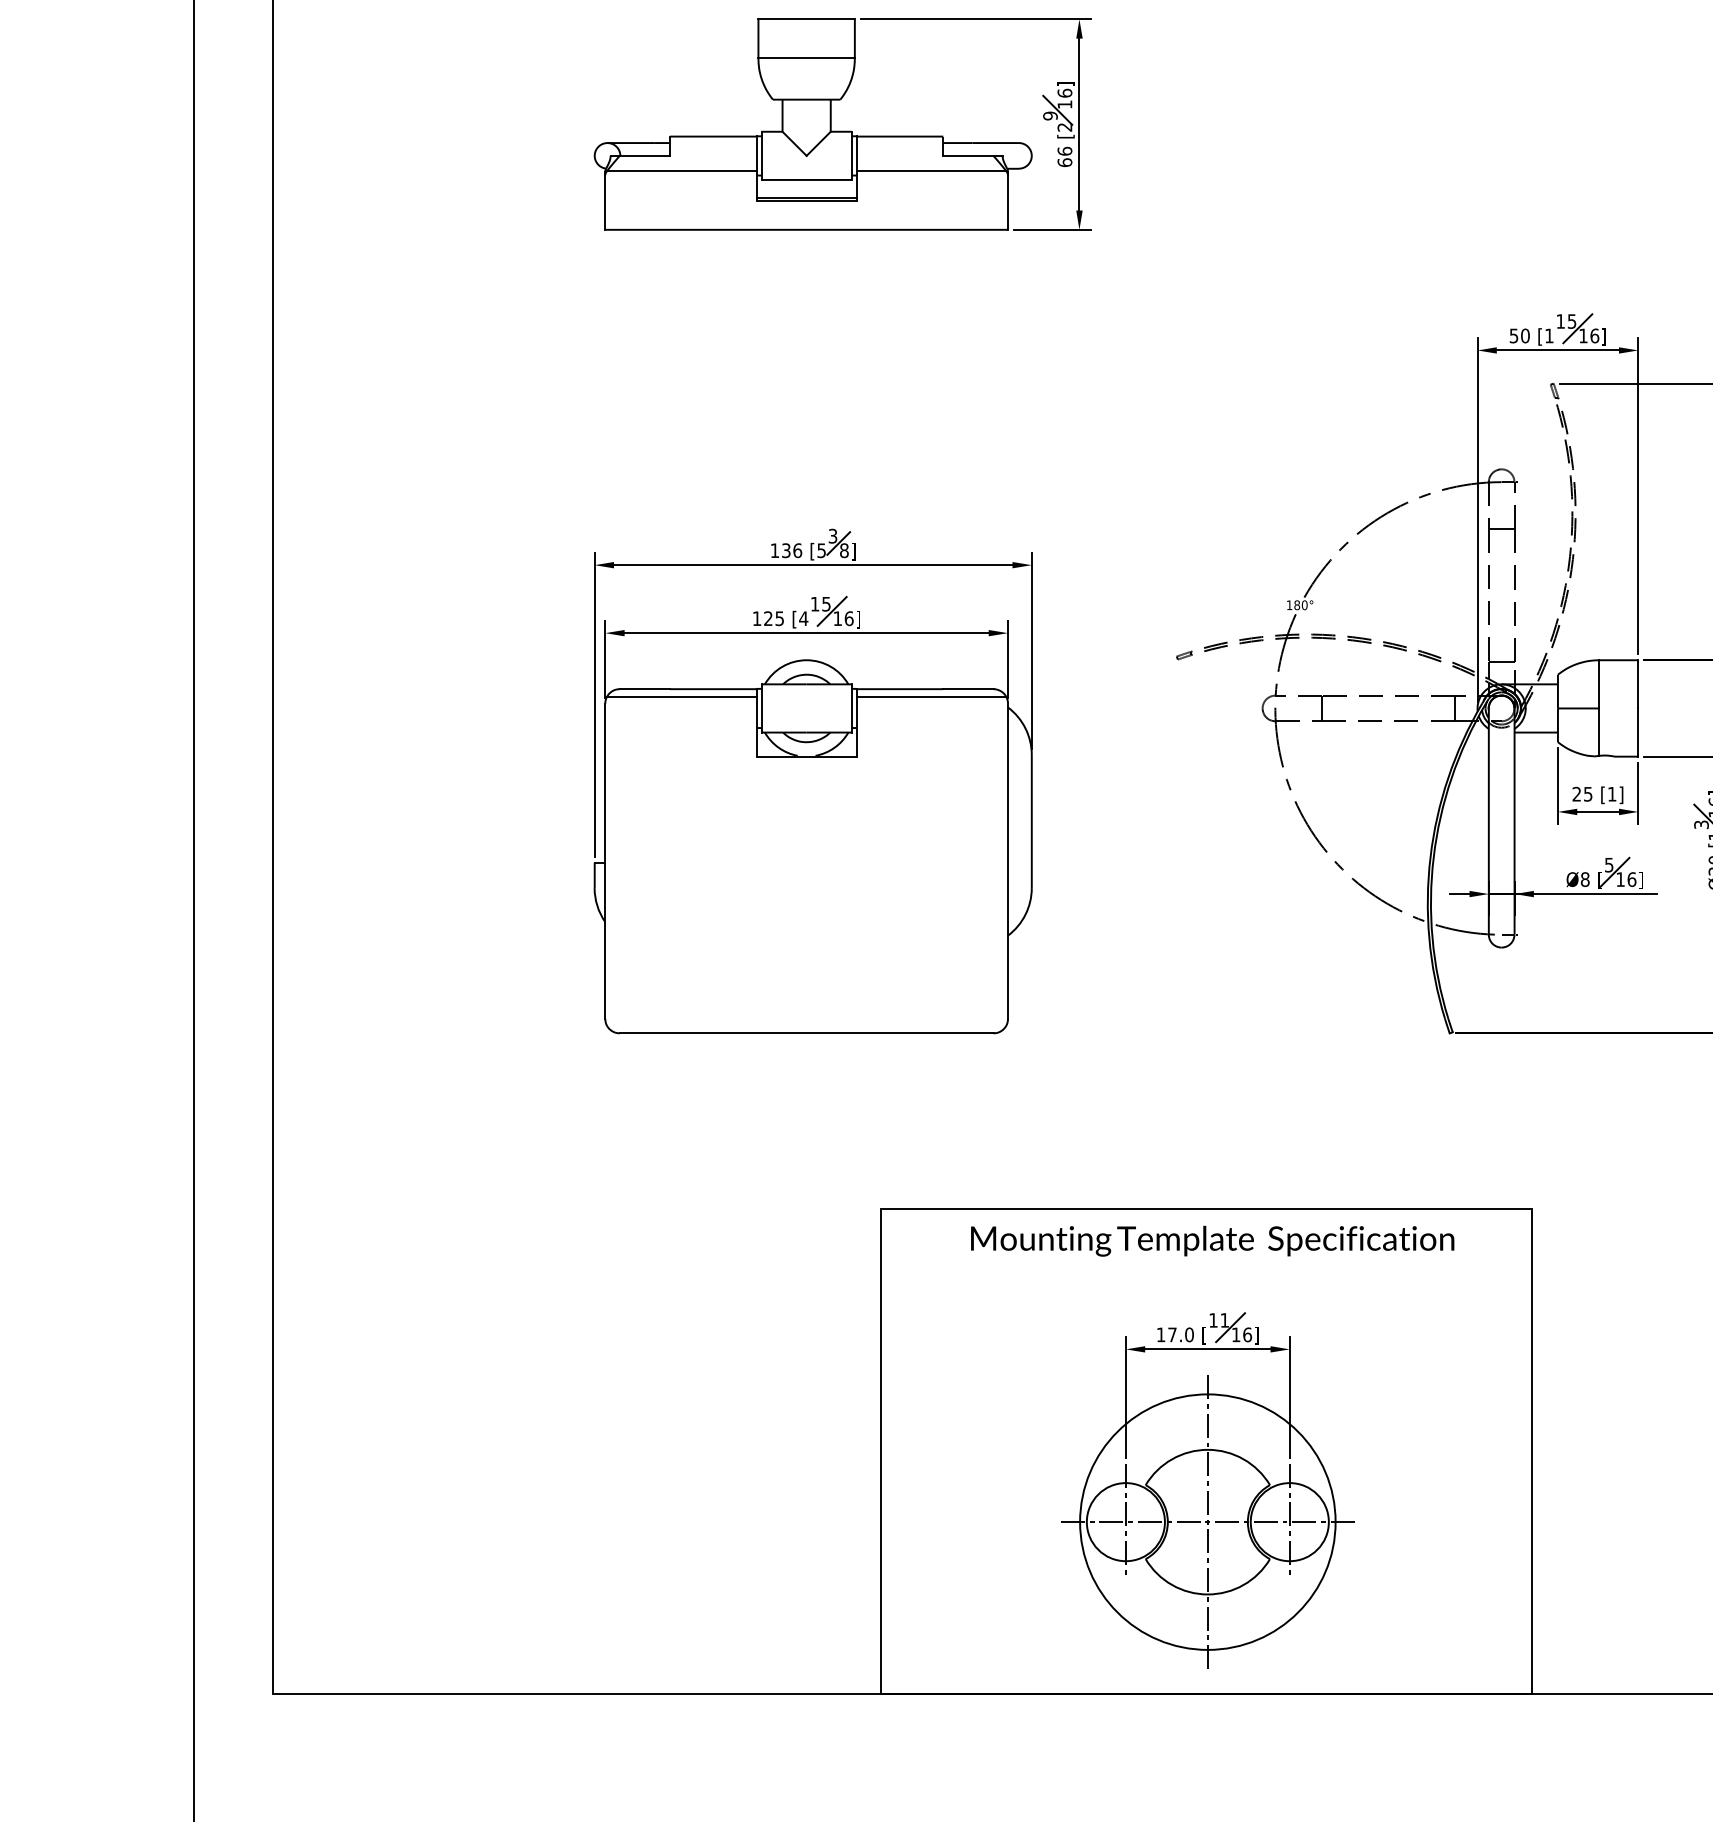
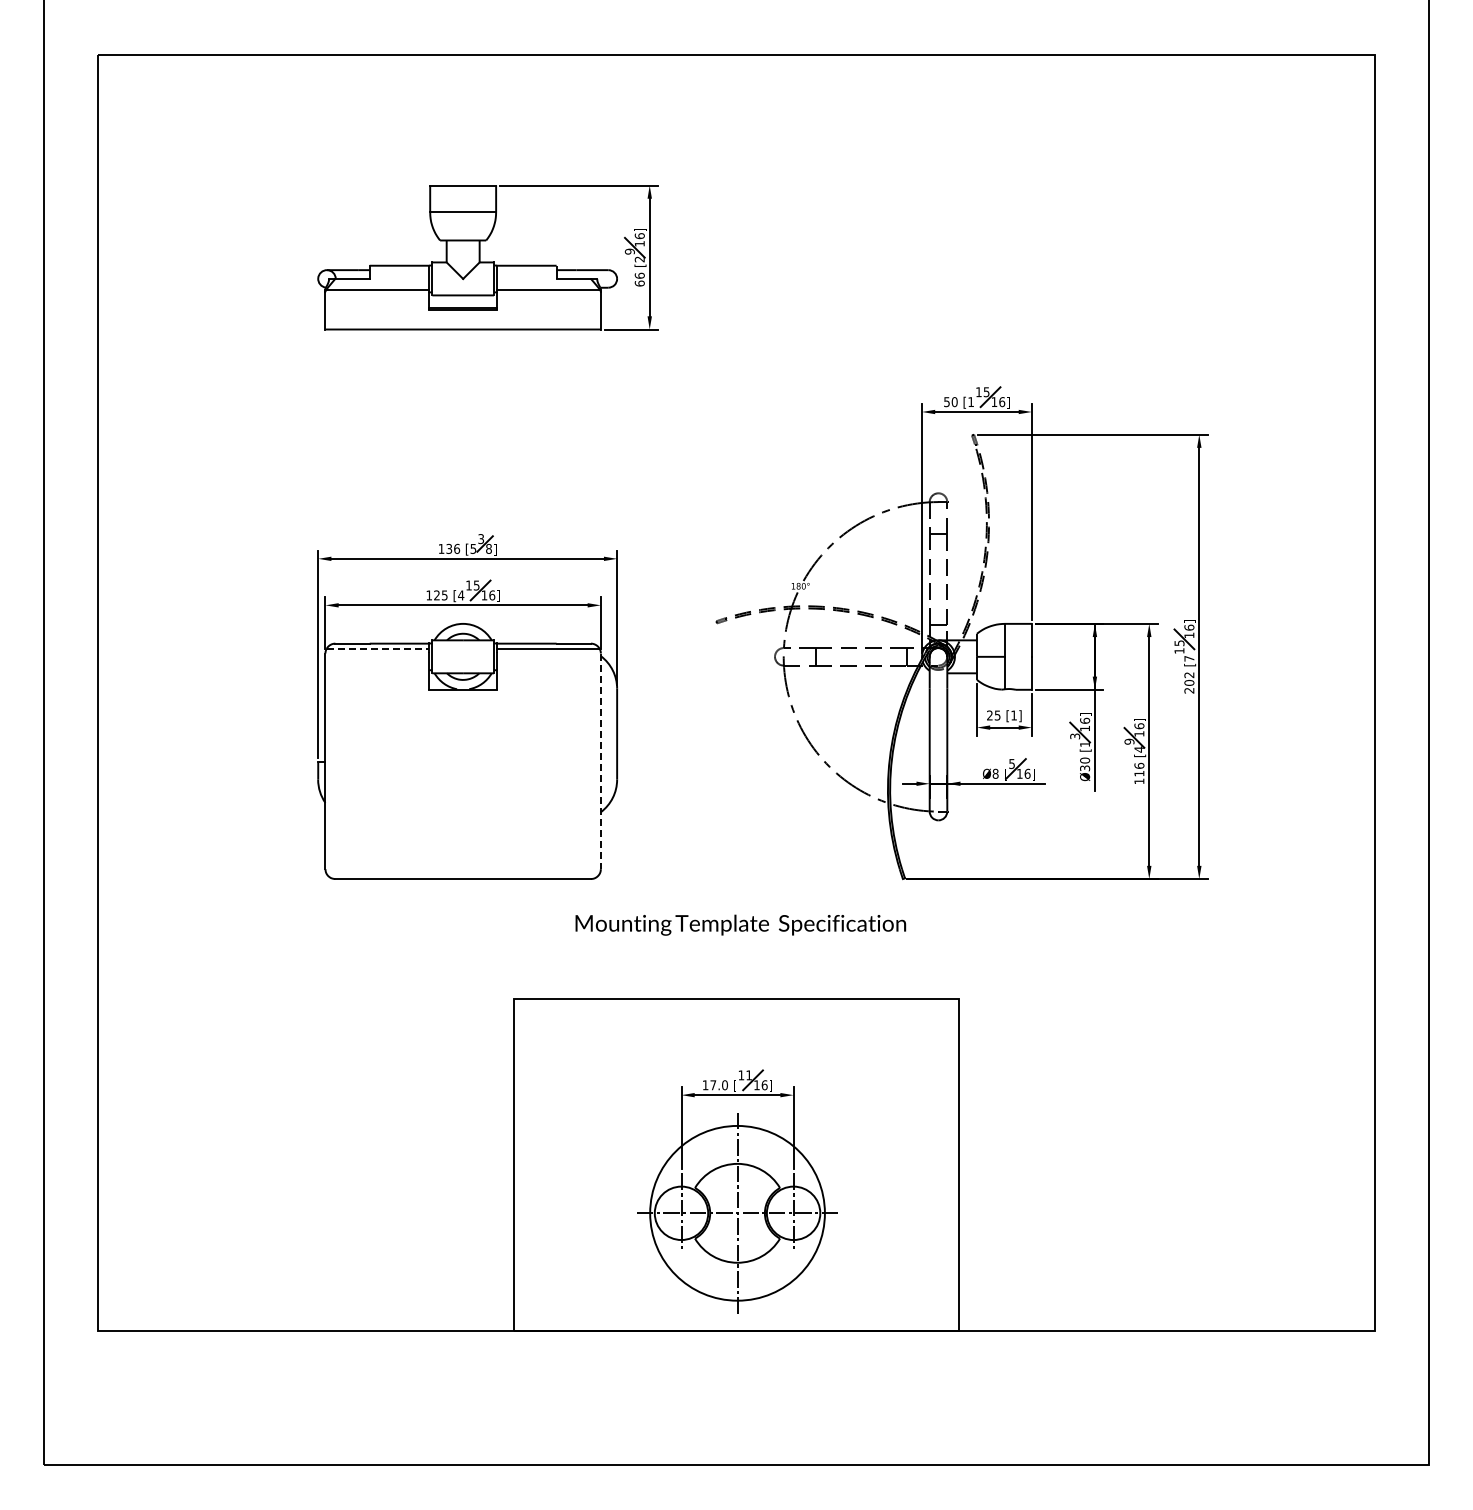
line: (682, 696) -> (378, 648), solid -> dashed
line: (1007, 861) -> (600, 761), solid -> dashed
text: (1212, 1240) -> (740, 924), moved

